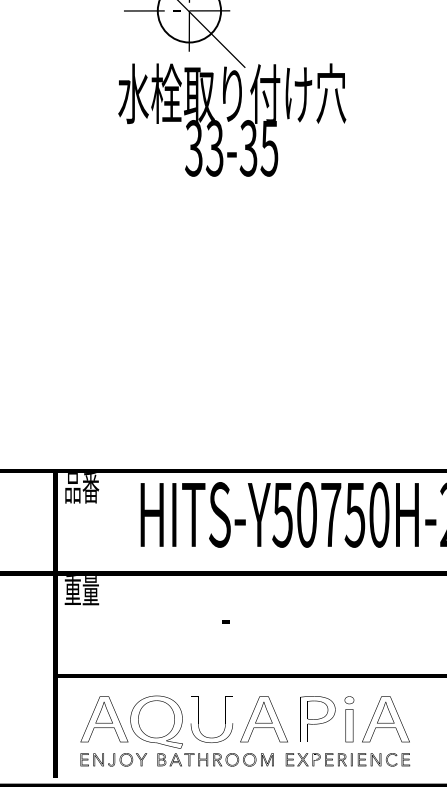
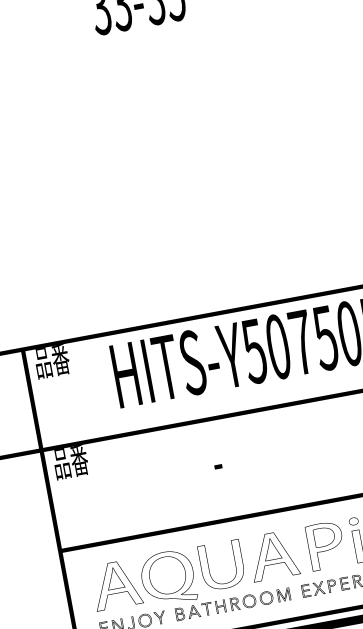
text: (81, 591) -> (70, 463), 重量 -> 品番

